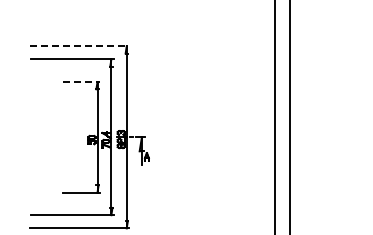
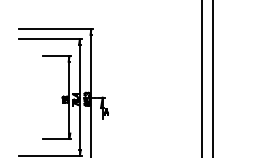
line: (80, 46) -> (56, 29), dashed -> solid
line: (81, 82) -> (57, 56), dashed -> solid

